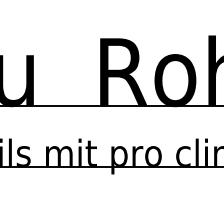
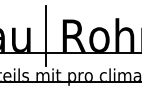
line: (64, 71) -> (45, 35), added

